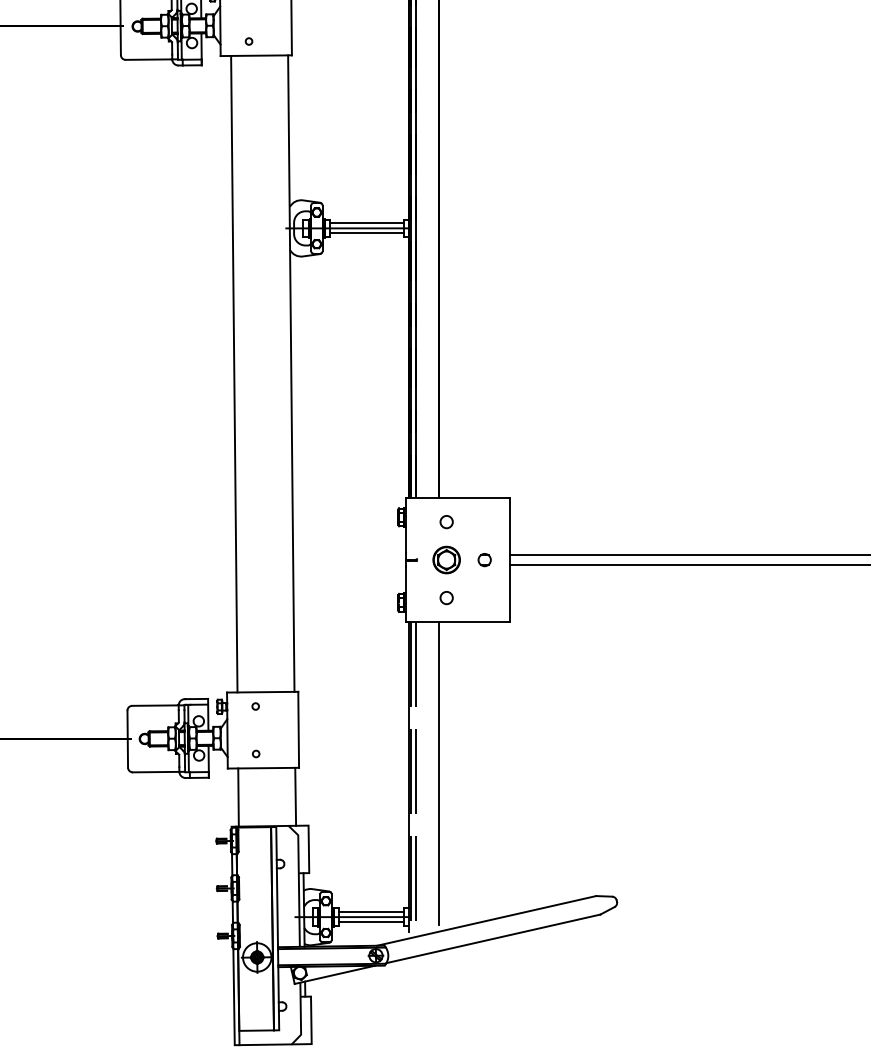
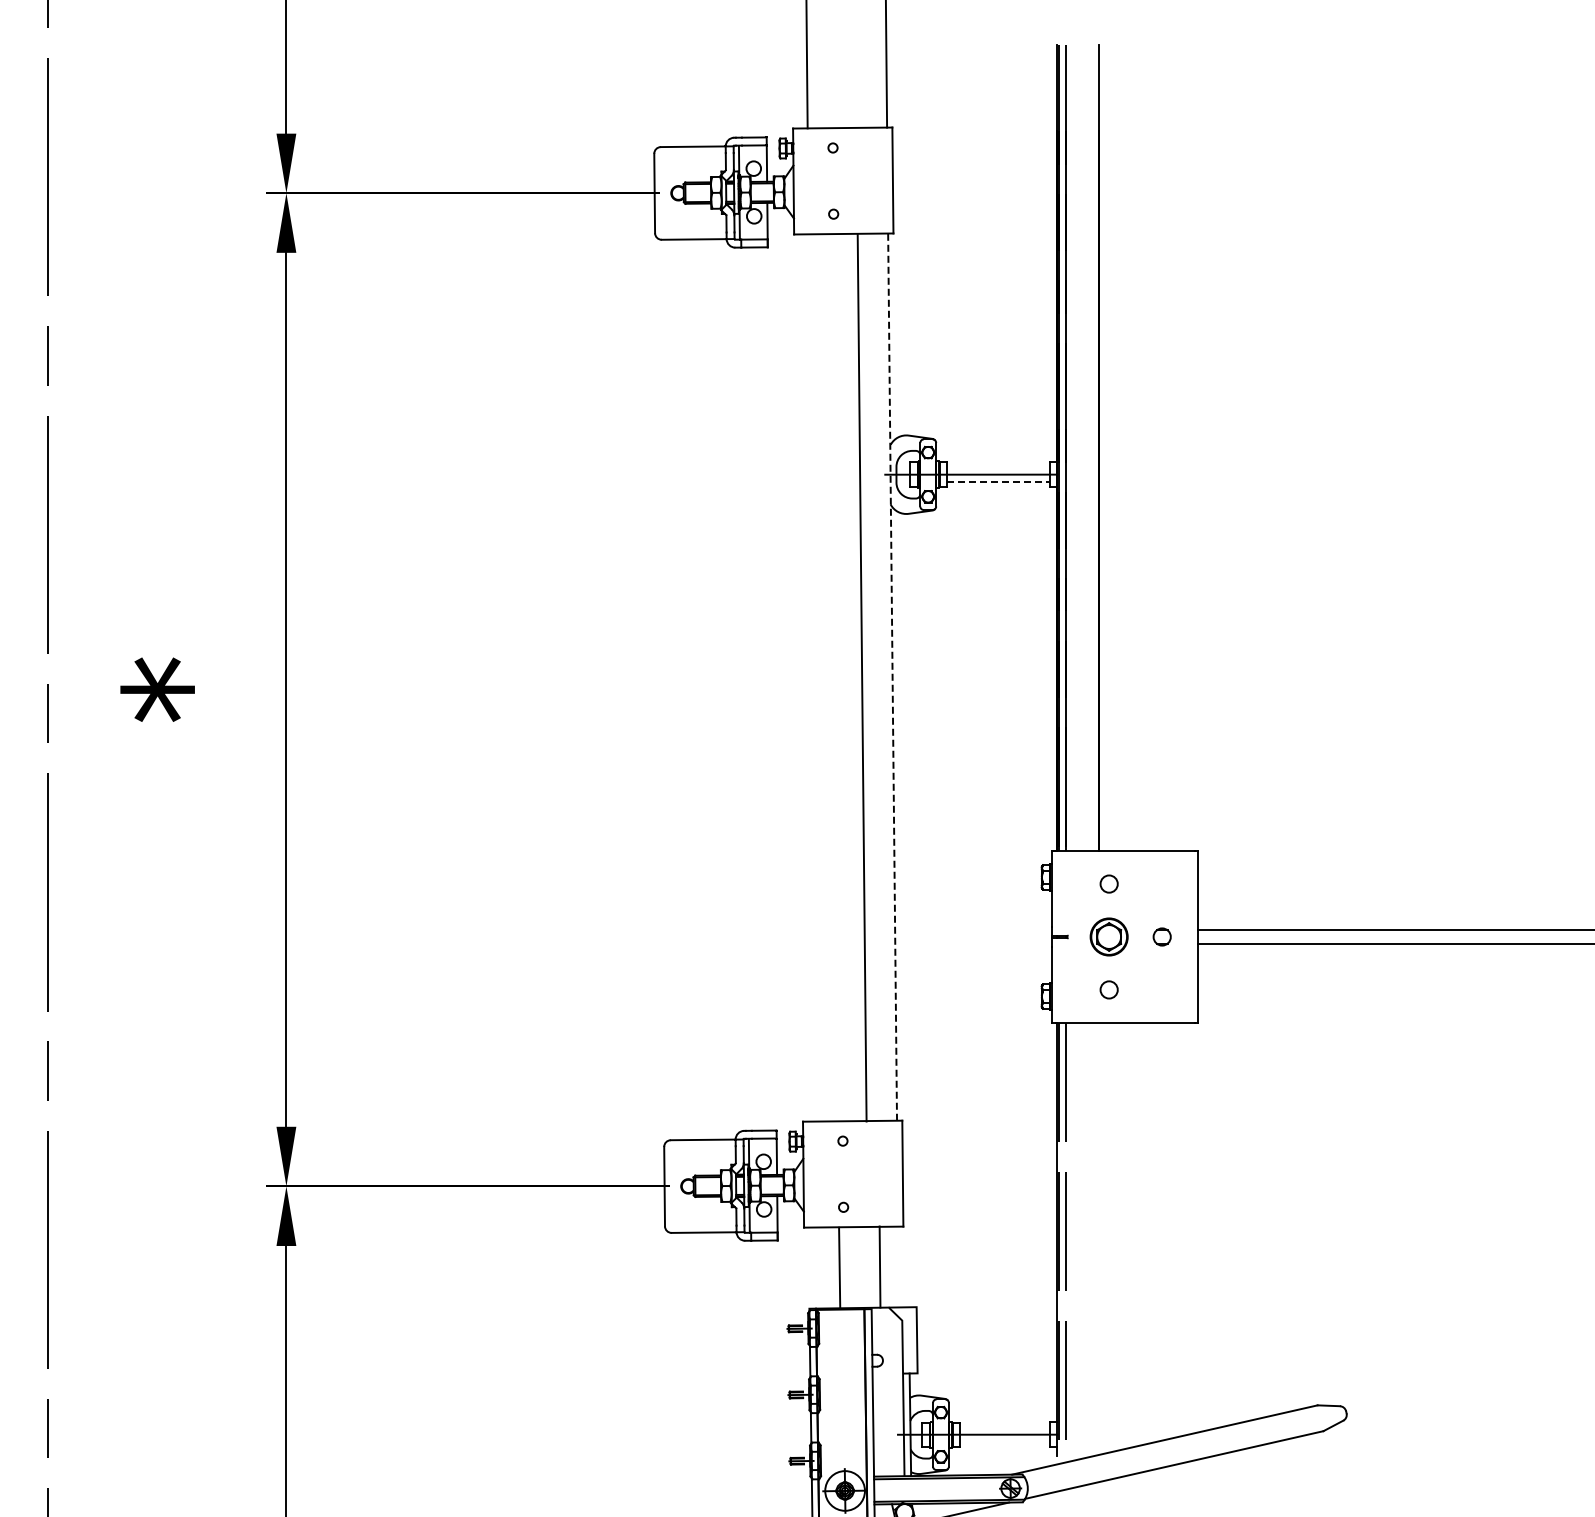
line: (366, 223) -> (997, 467), removed
line: (367, 233) -> (998, 481), solid -> dashed
line: (233, 373) -> (861, 677), moved
line: (291, 373) -> (892, 677), solid -> dashed
line: (439, 773) -> (1098, 1234), removed
line: (295, 796) -> (839, 1267), moved
line: (238, 797) -> (879, 1266), moved
line: (371, 911) -> (1004, 1427), removed
line: (371, 921) -> (1004, 1441), removed

